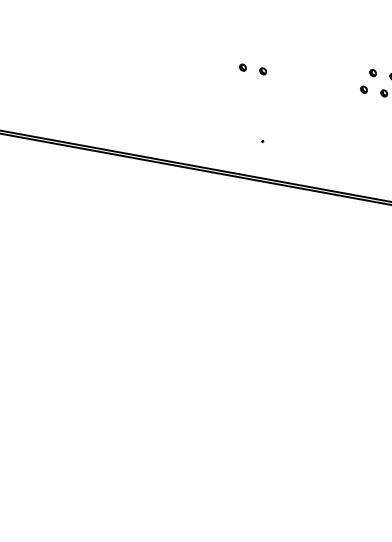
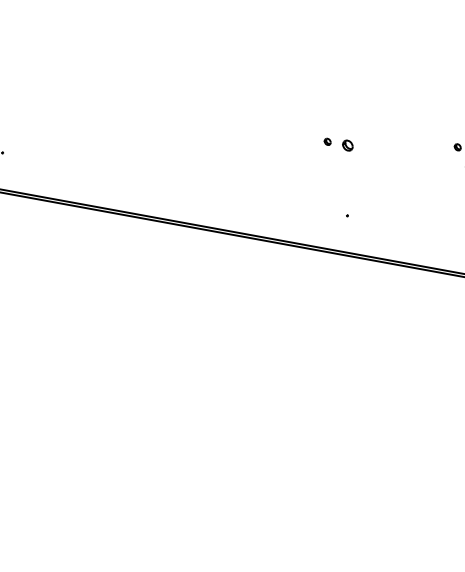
part: (262, 71) -> (347, 145), size x1.6
part: (363, 89) -> (448, 163), removed

